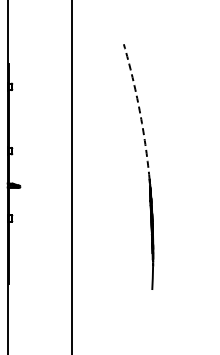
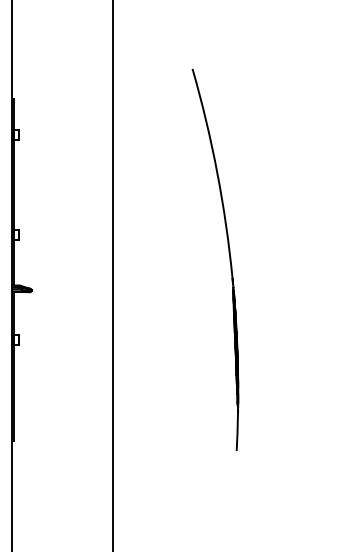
arc: (139, 110) -> (216, 171), dashed -> solid

